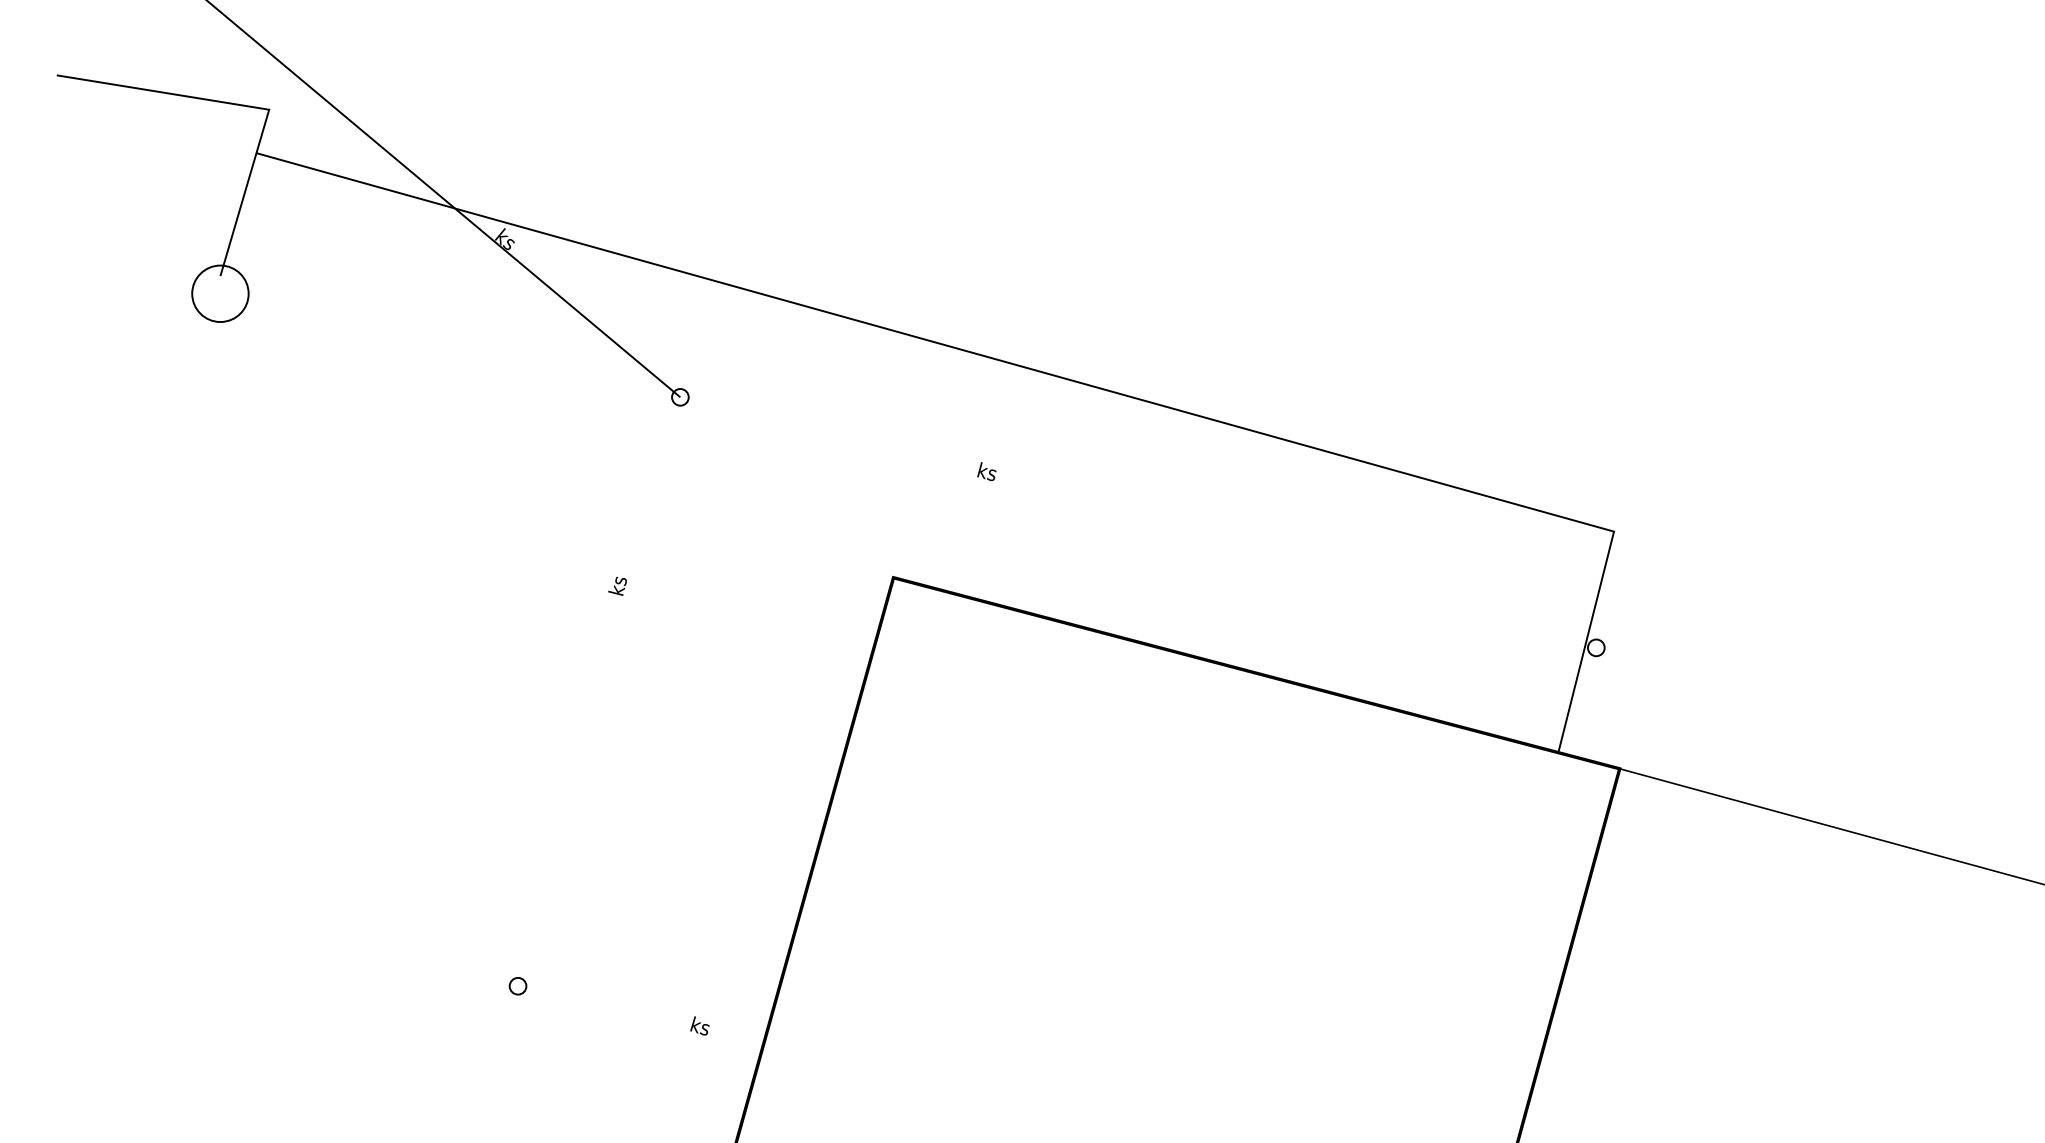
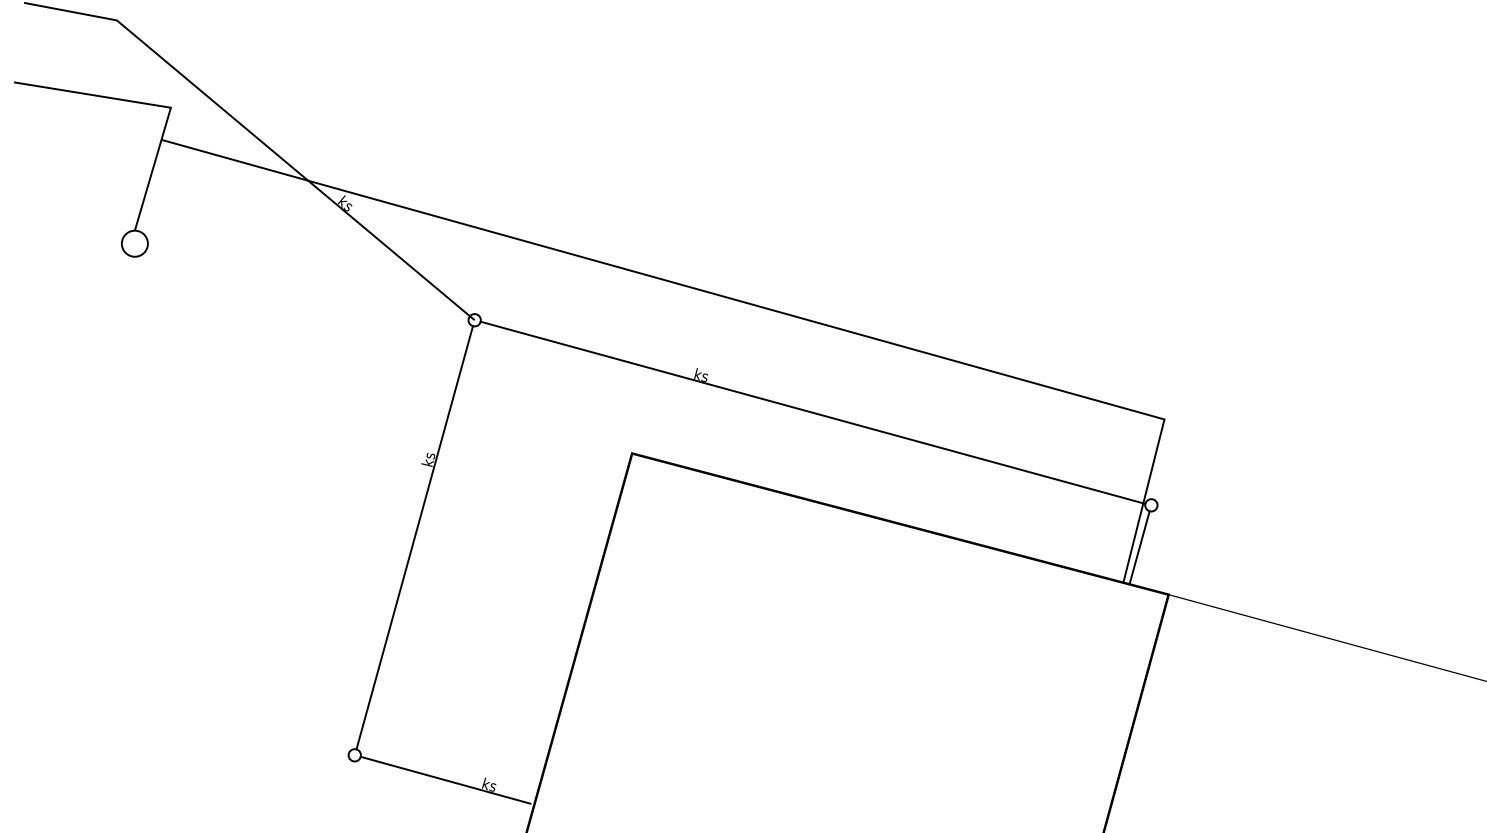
circle: (220, 293) -> (134, 243), size x0.62
line: (1137, 522) -> (812, 412), added
line: (599, 691) -> (414, 537), added
line: (1579, 704) -> (1138, 547), added
line: (640, 1019) -> (445, 779), added

